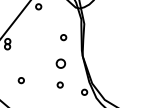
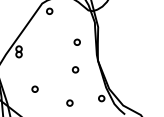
part: (60, 63) -> (75, 69), size x0.62
part: (59, 84) -> (69, 102), moved

